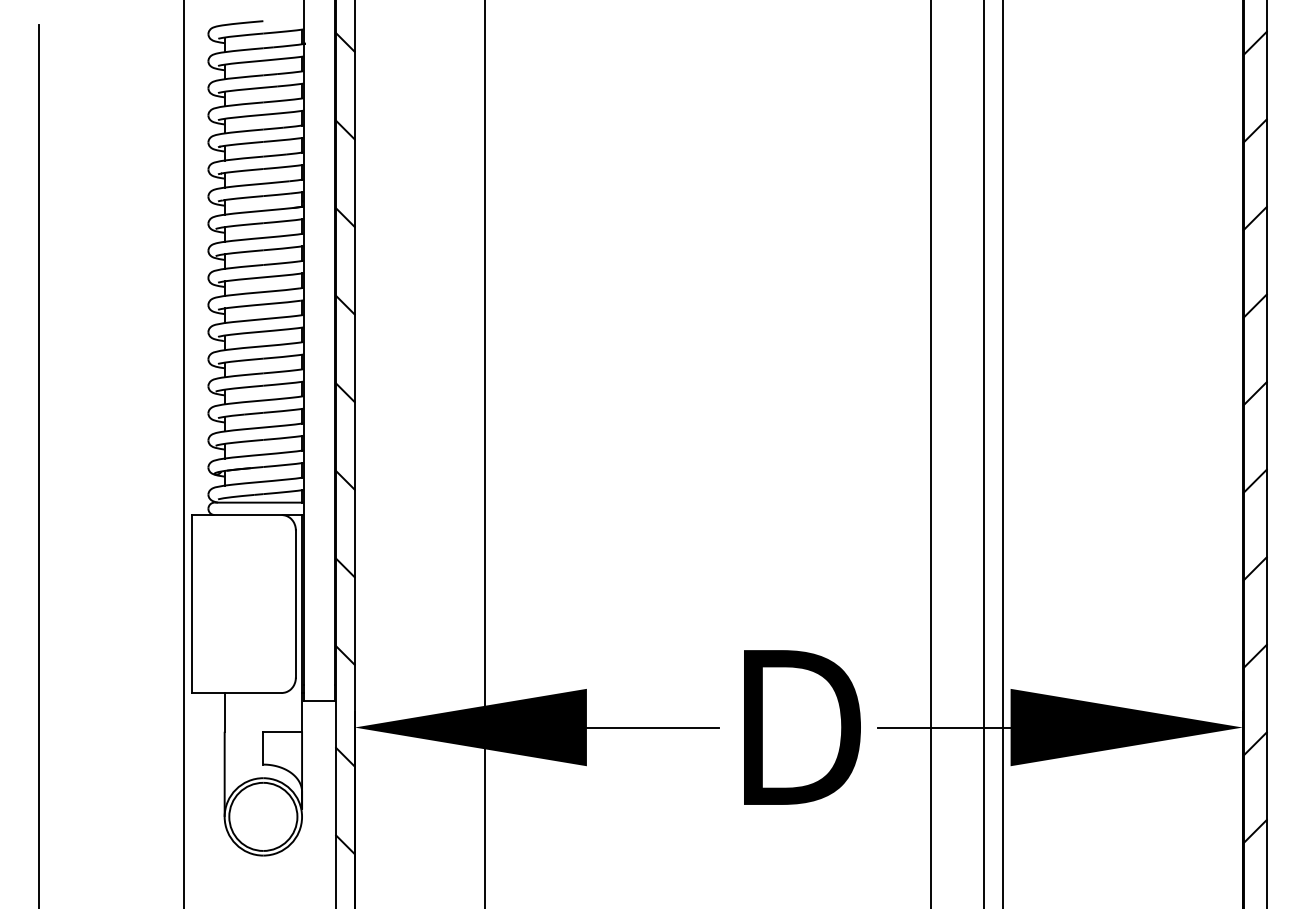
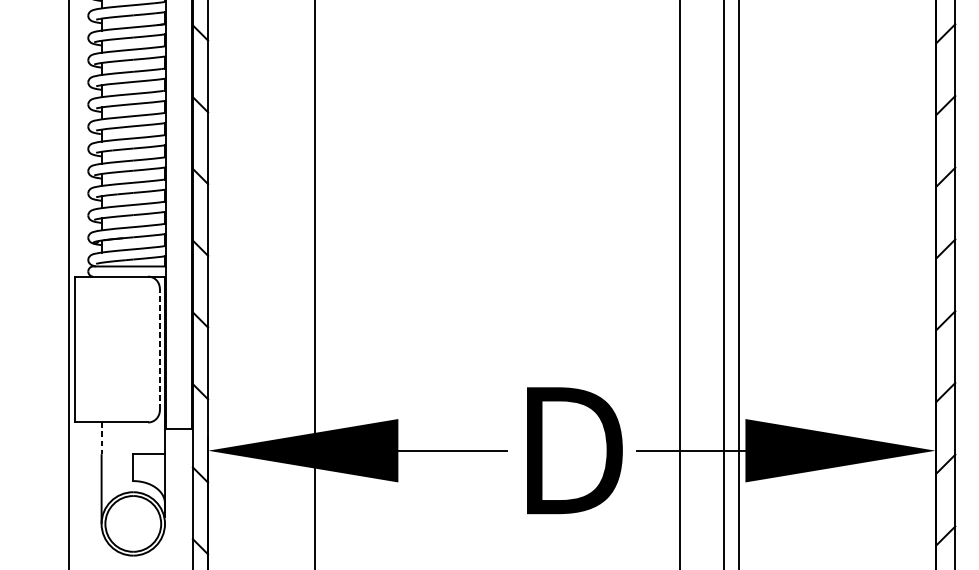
line: (295, 604) -> (159, 349), solid -> dashed
line: (224, 712) -> (101, 438), solid -> dashed

